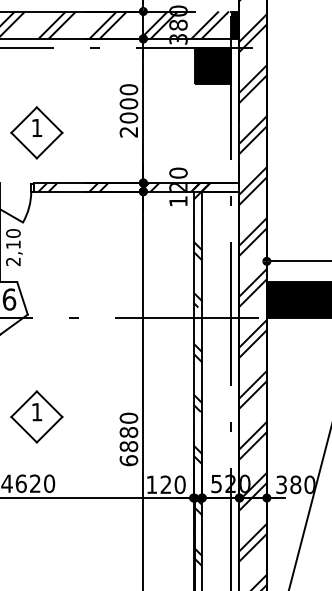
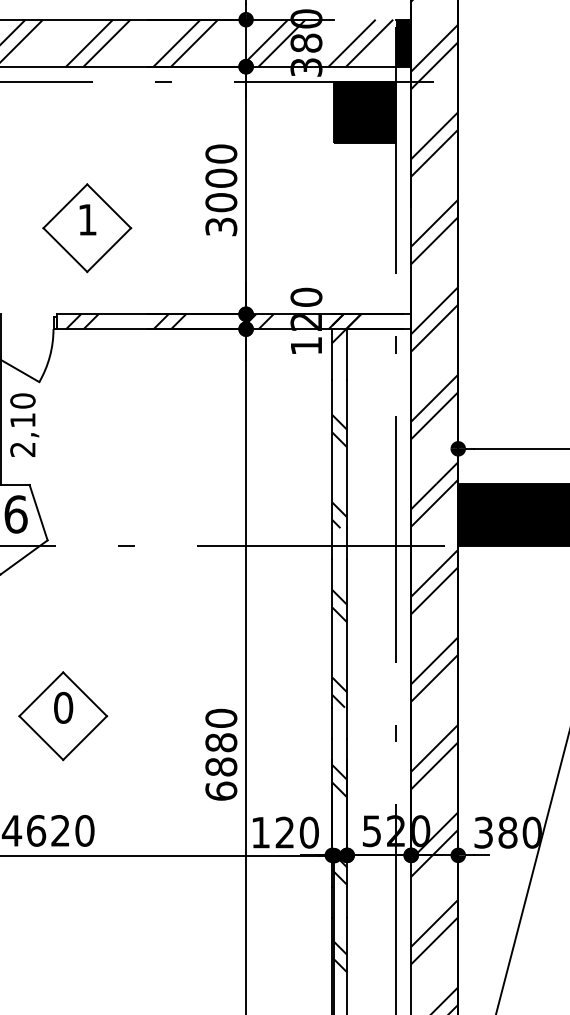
text: (129, 131) -> (222, 225), 2000 -> 3000
part: (36, 132) -> (86, 227), moved
text: (36, 411) -> (62, 706), 1 -> 0

